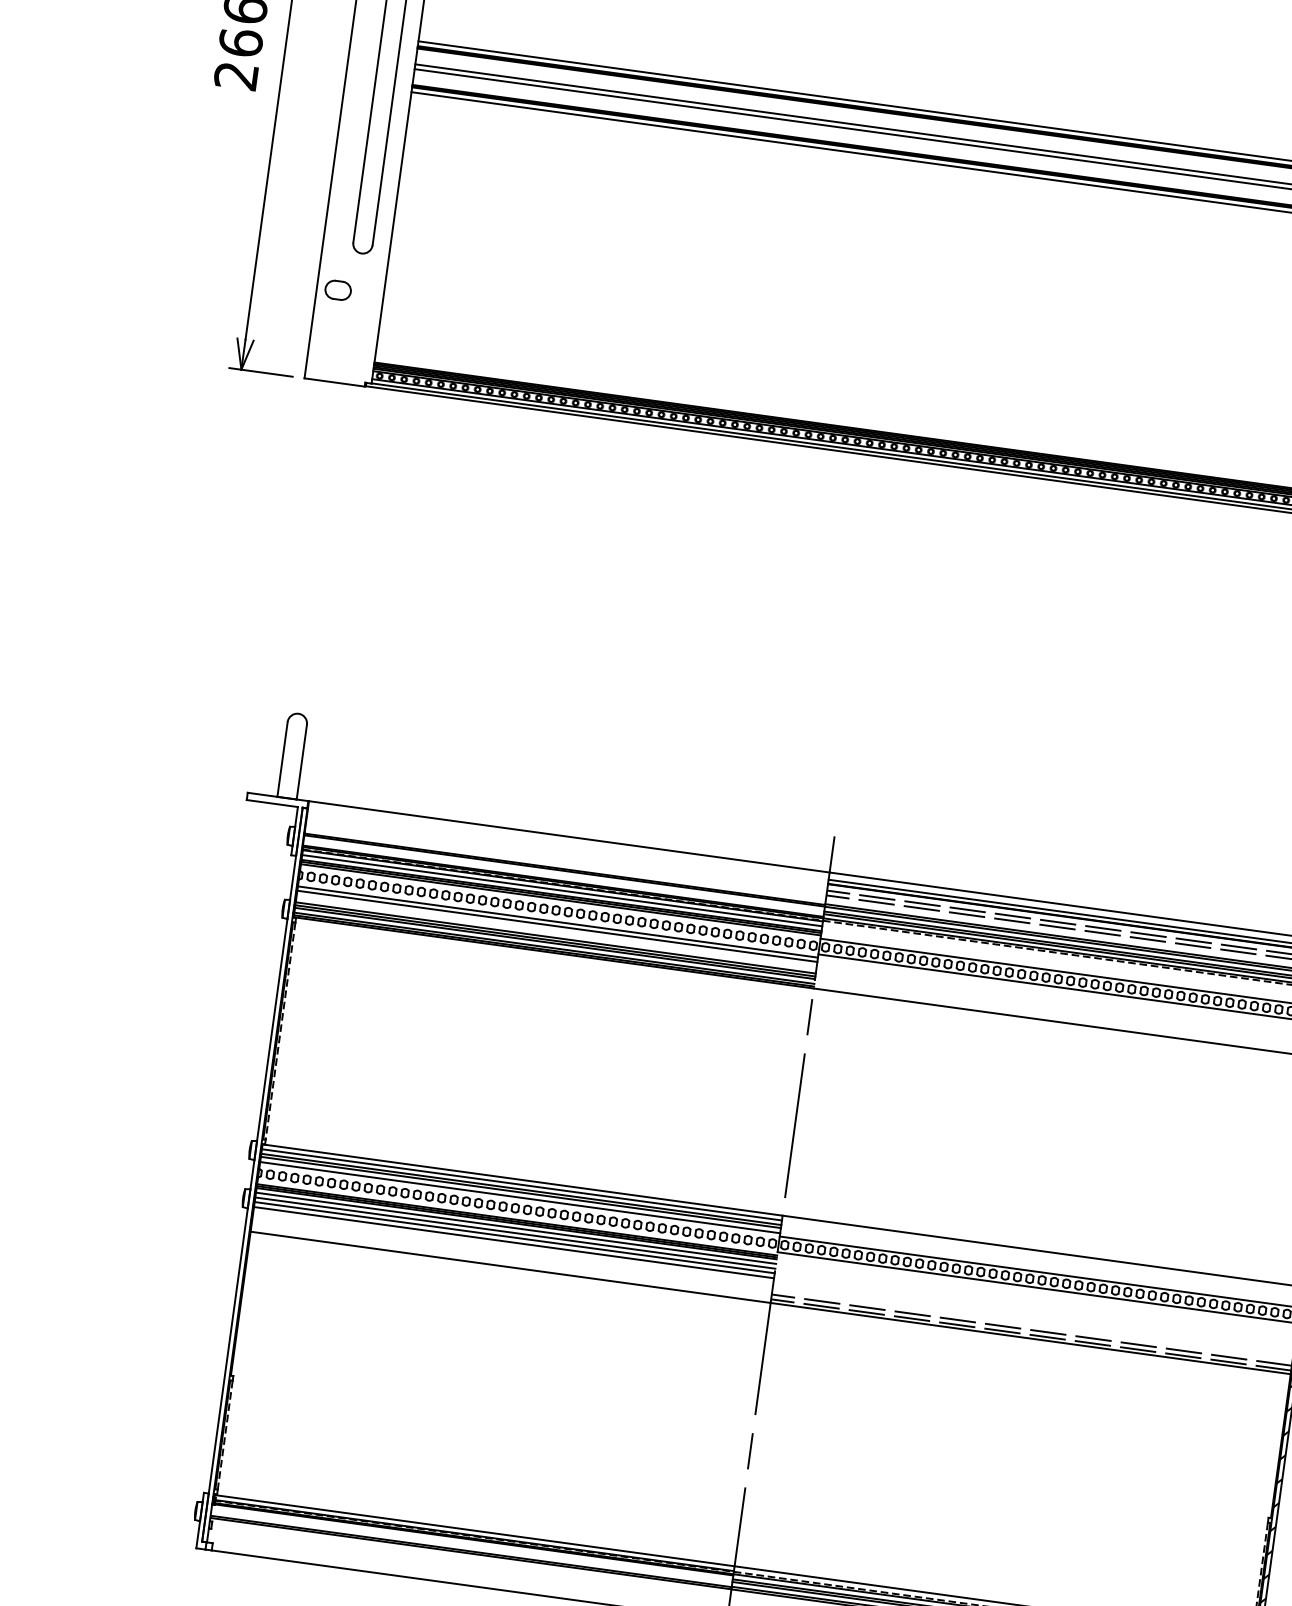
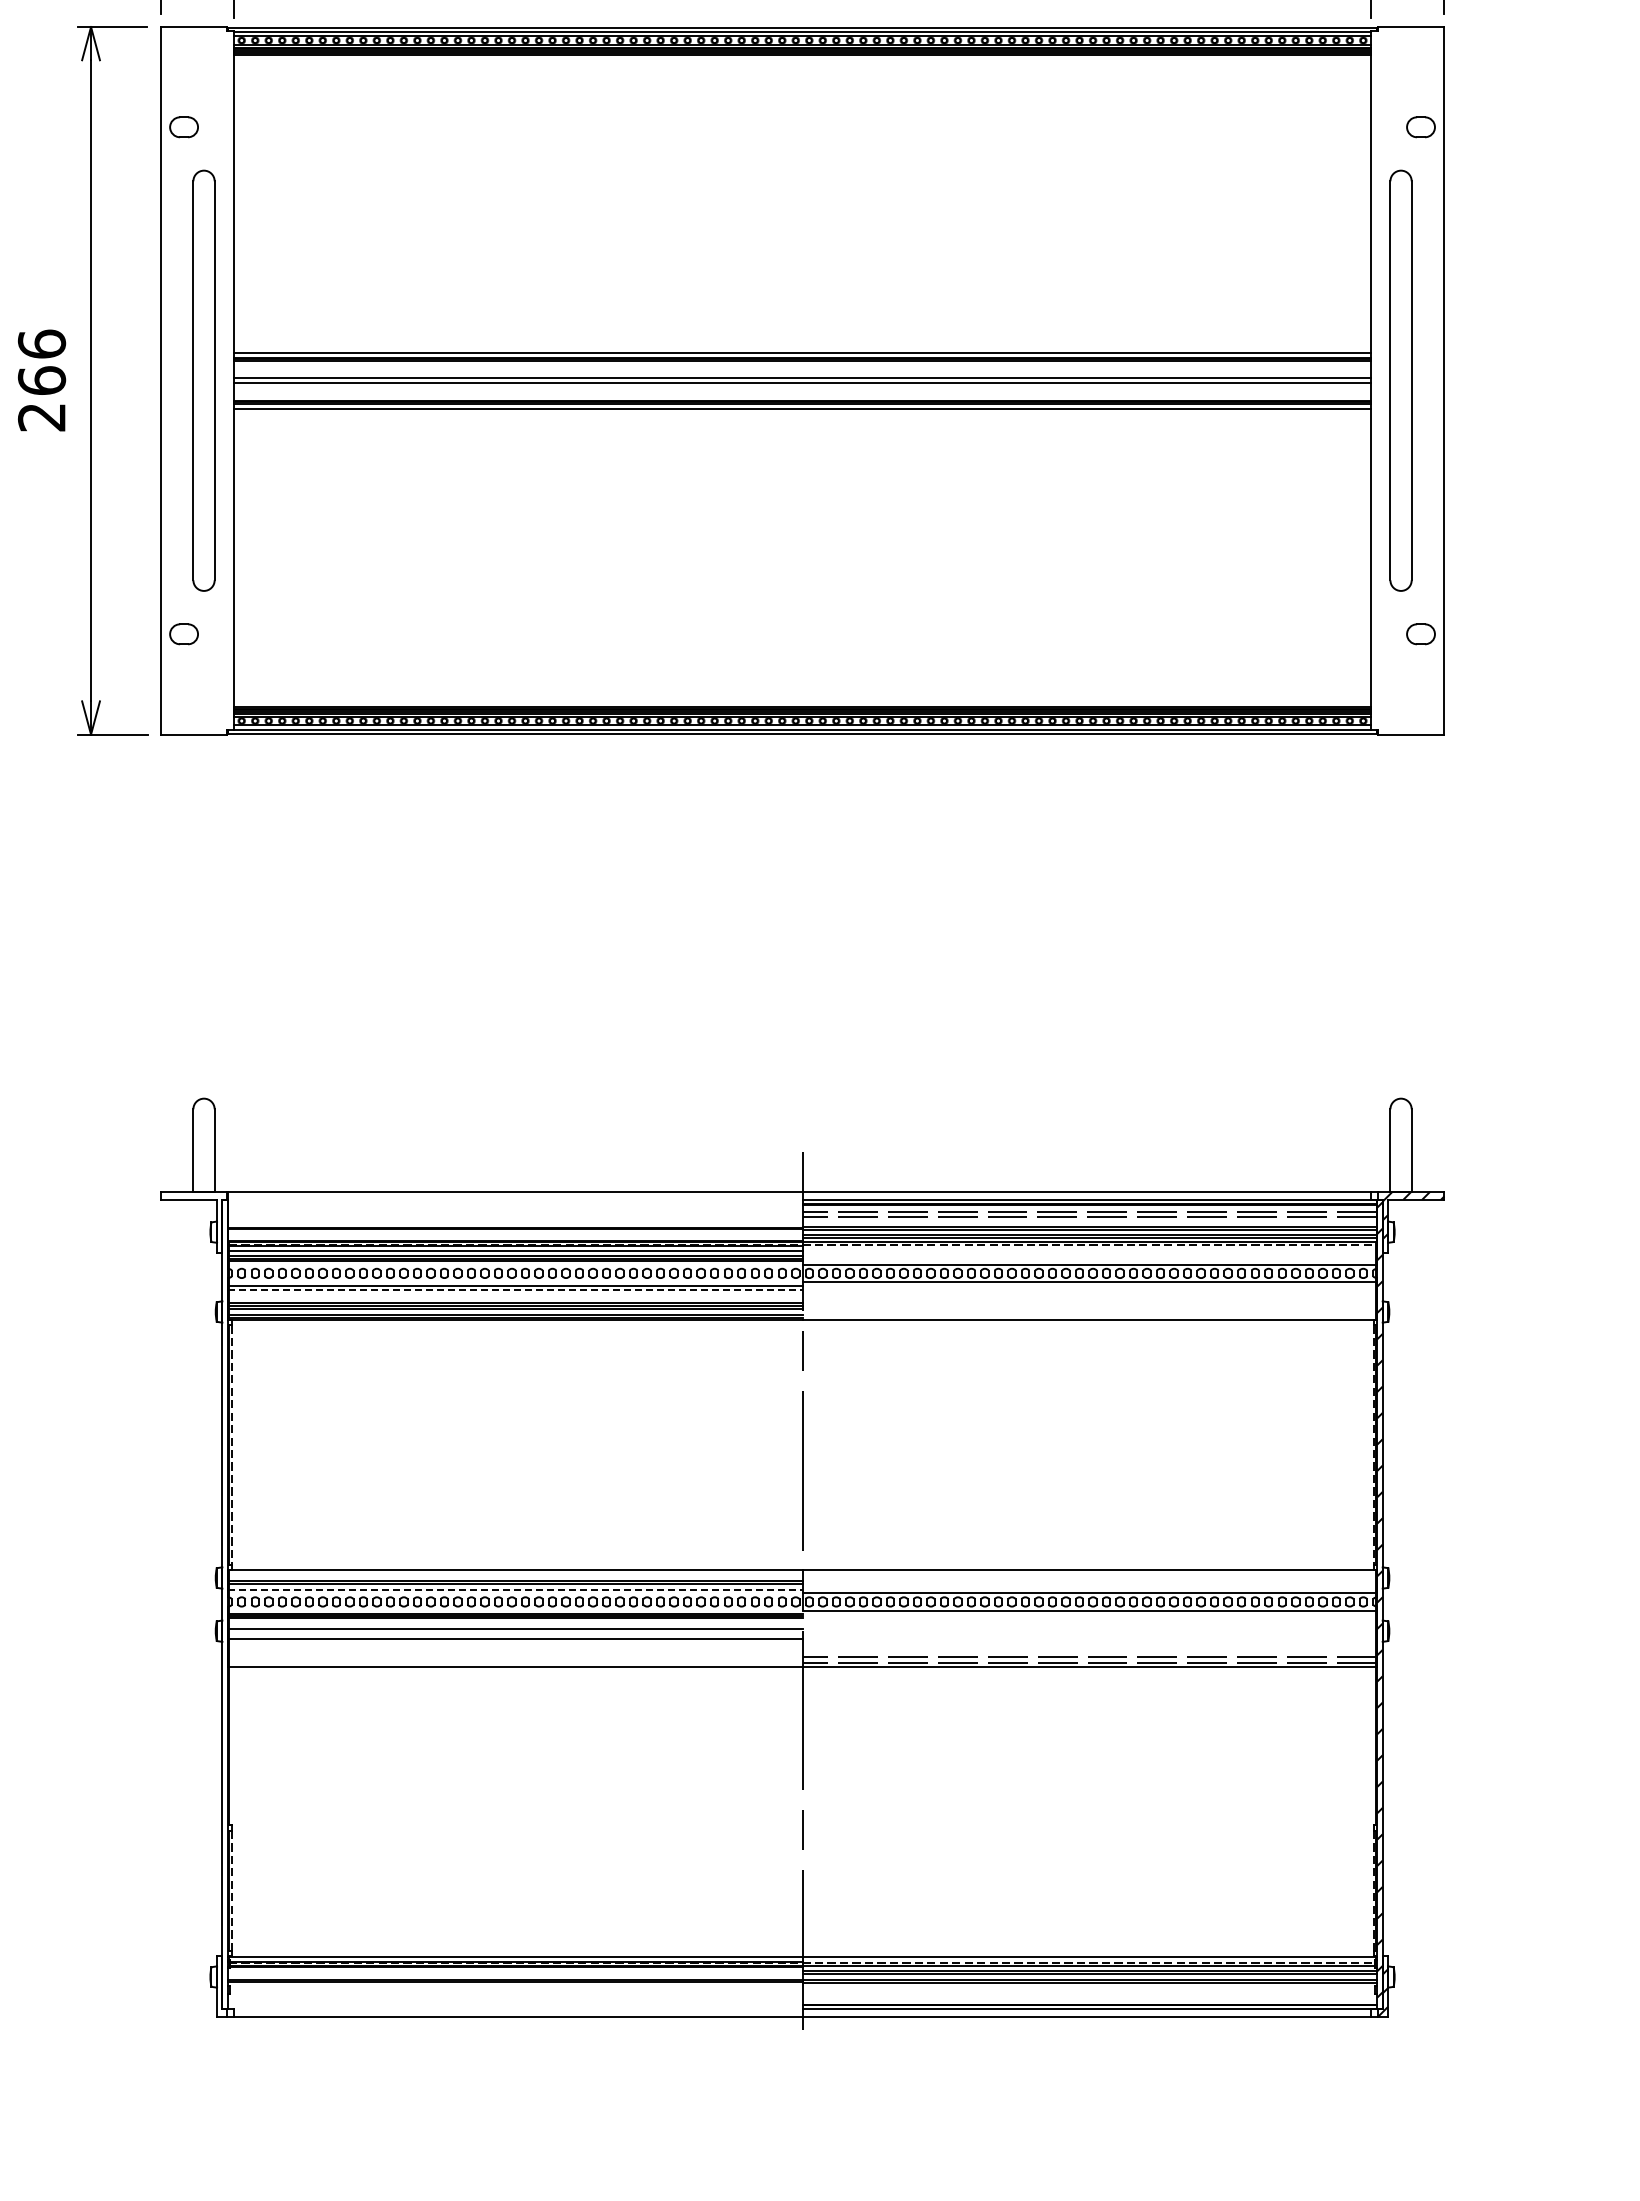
line: (557, 926) -> (515, 1290), solid -> dashed
line: (521, 1184) -> (515, 1575), removed
line: (520, 1197) -> (515, 1589), solid -> dashed
line: (515, 1228) -> (515, 1623), removed
line: (514, 1237) -> (515, 1633), removed

